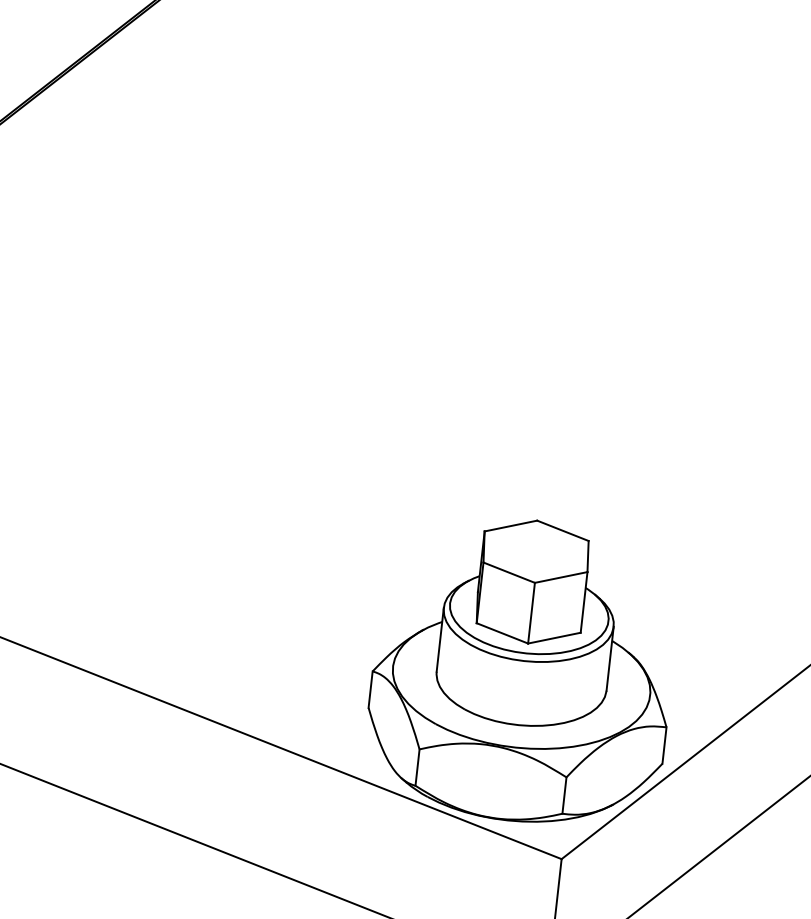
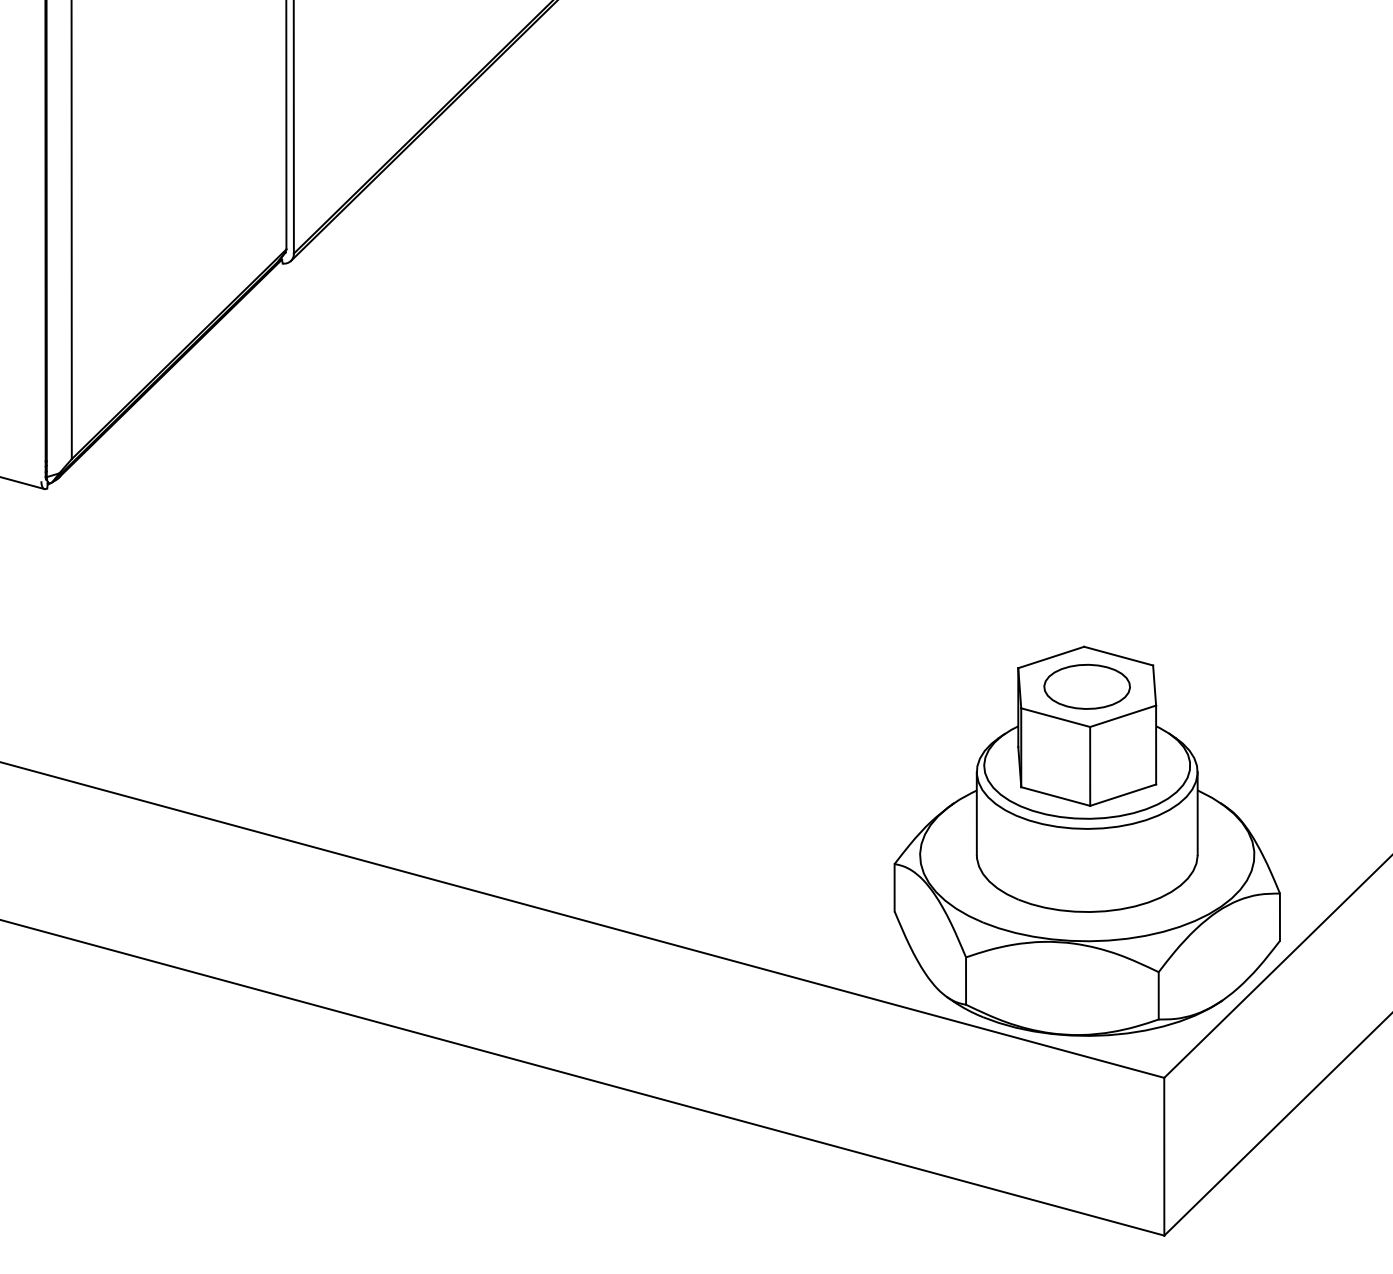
part: (535, 551) -> (1086, 686), added

